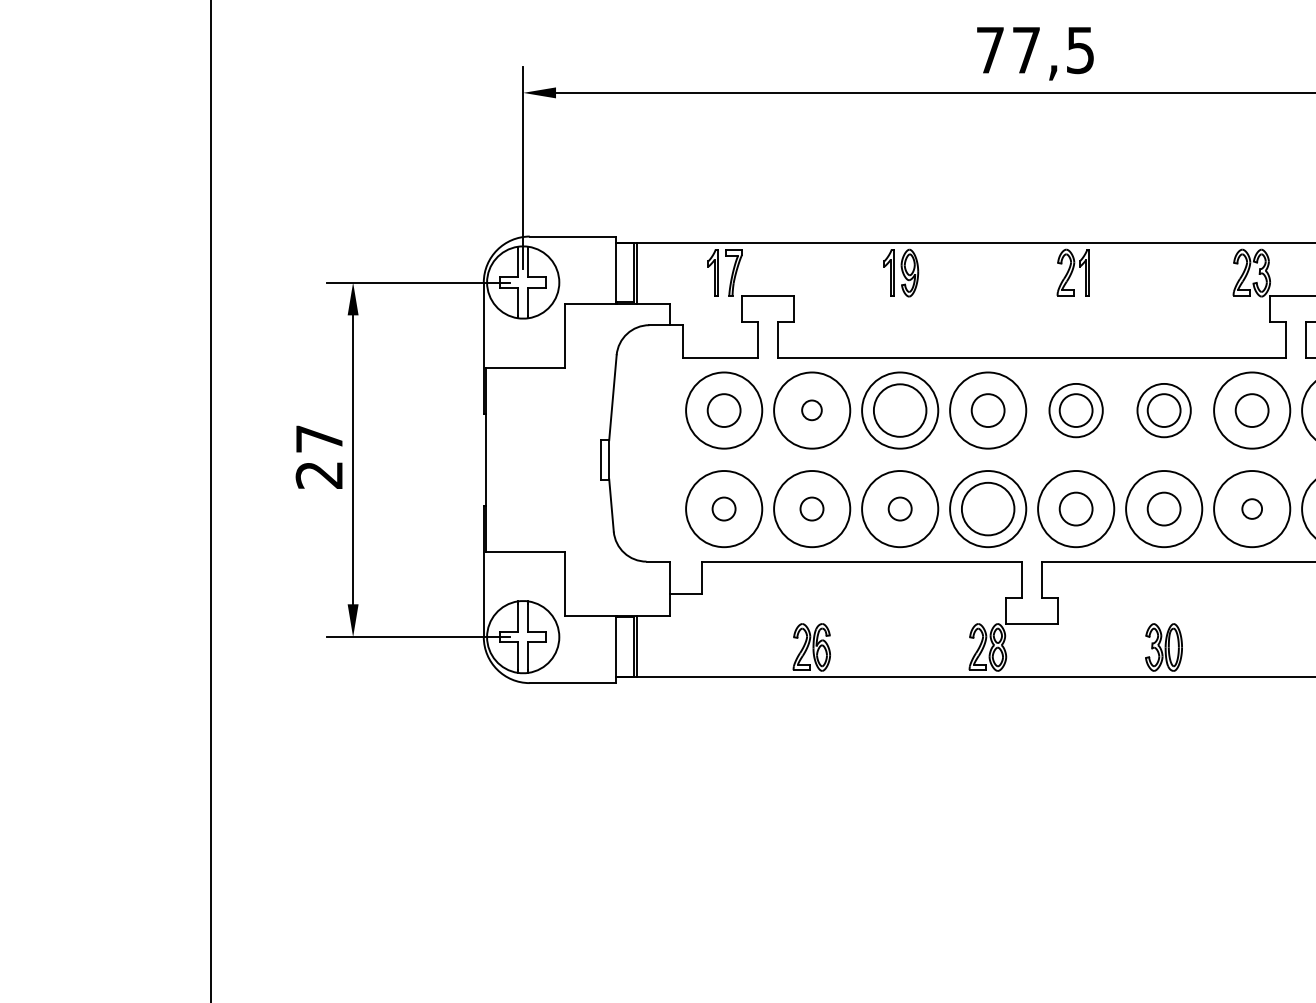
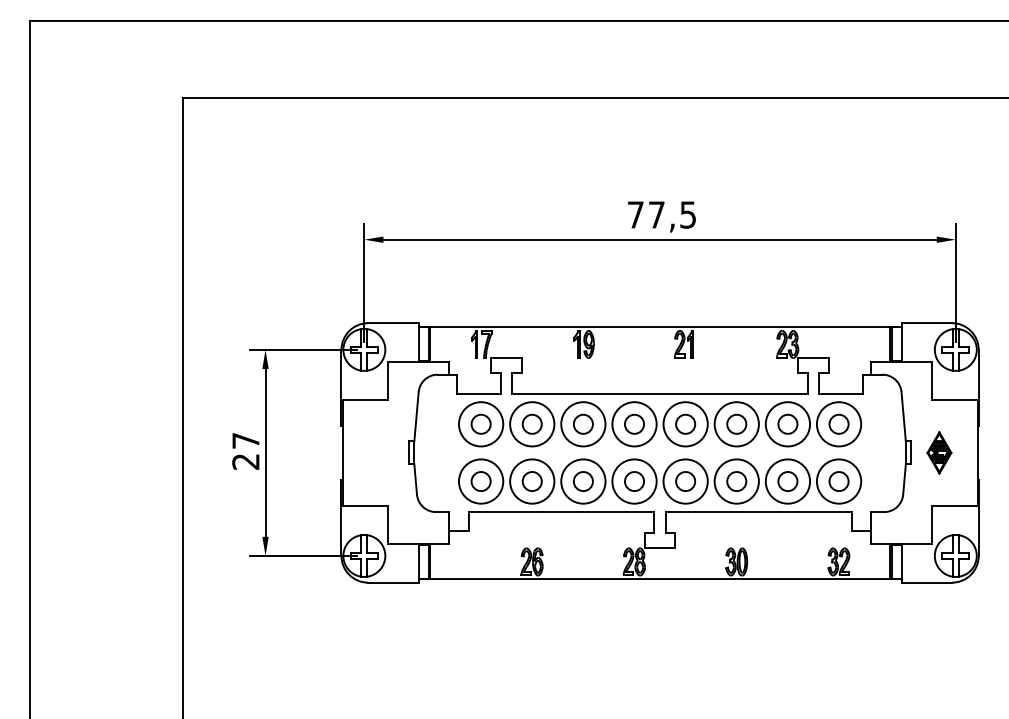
circle: (810, 409) -> (531, 423), size x1.67
circle: (898, 409) -> (582, 423), size x0.62
circle: (1075, 410) -> (685, 424), size x1.43
circle: (1163, 410) -> (736, 424), size x1.43
circle: (723, 509) -> (480, 481), size x1.43
circle: (810, 509) -> (531, 481), size x1.43
circle: (900, 509) -> (583, 481), size x1.43
circle: (988, 509) -> (634, 481), size x0.62
circle: (1251, 509) -> (787, 481), size x1.67

